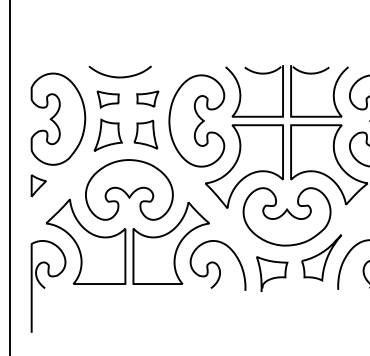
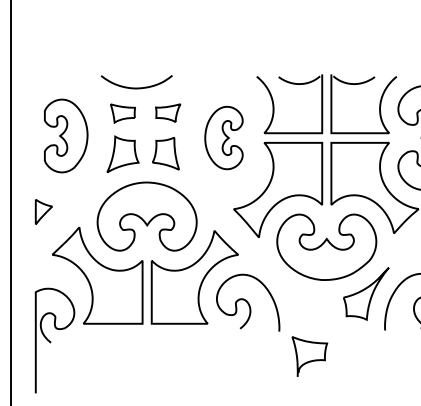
part: (57, 118) -> (65, 135), size x0.7
part: (196, 120) -> (223, 137), size x0.6
curve: (271, 277) -> (309, 360), moved
curve: (45, 287) -> (51, 341), moved

